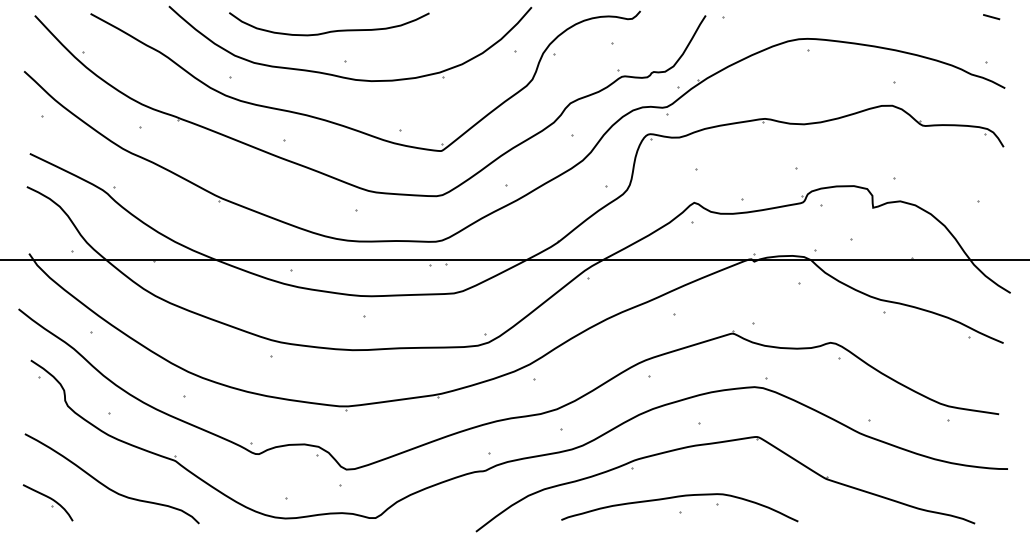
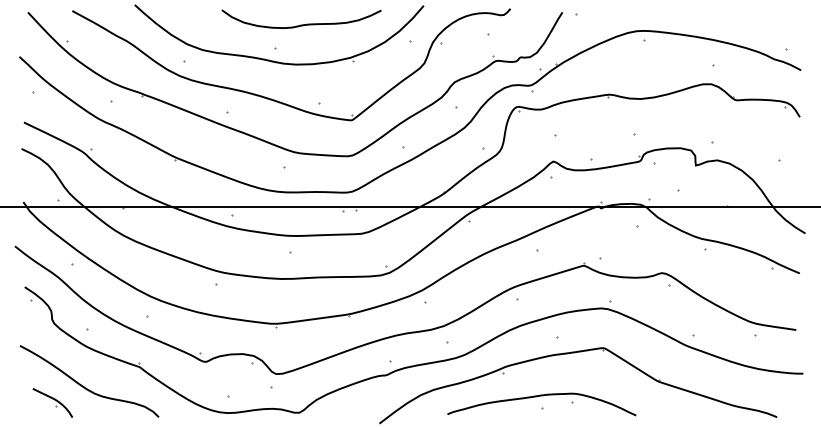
line: (991, 17) -> (790, 13), removed
curve: (331, 30) -> (303, 24), moved
part: (47, 502) -> (52, 402), moved

